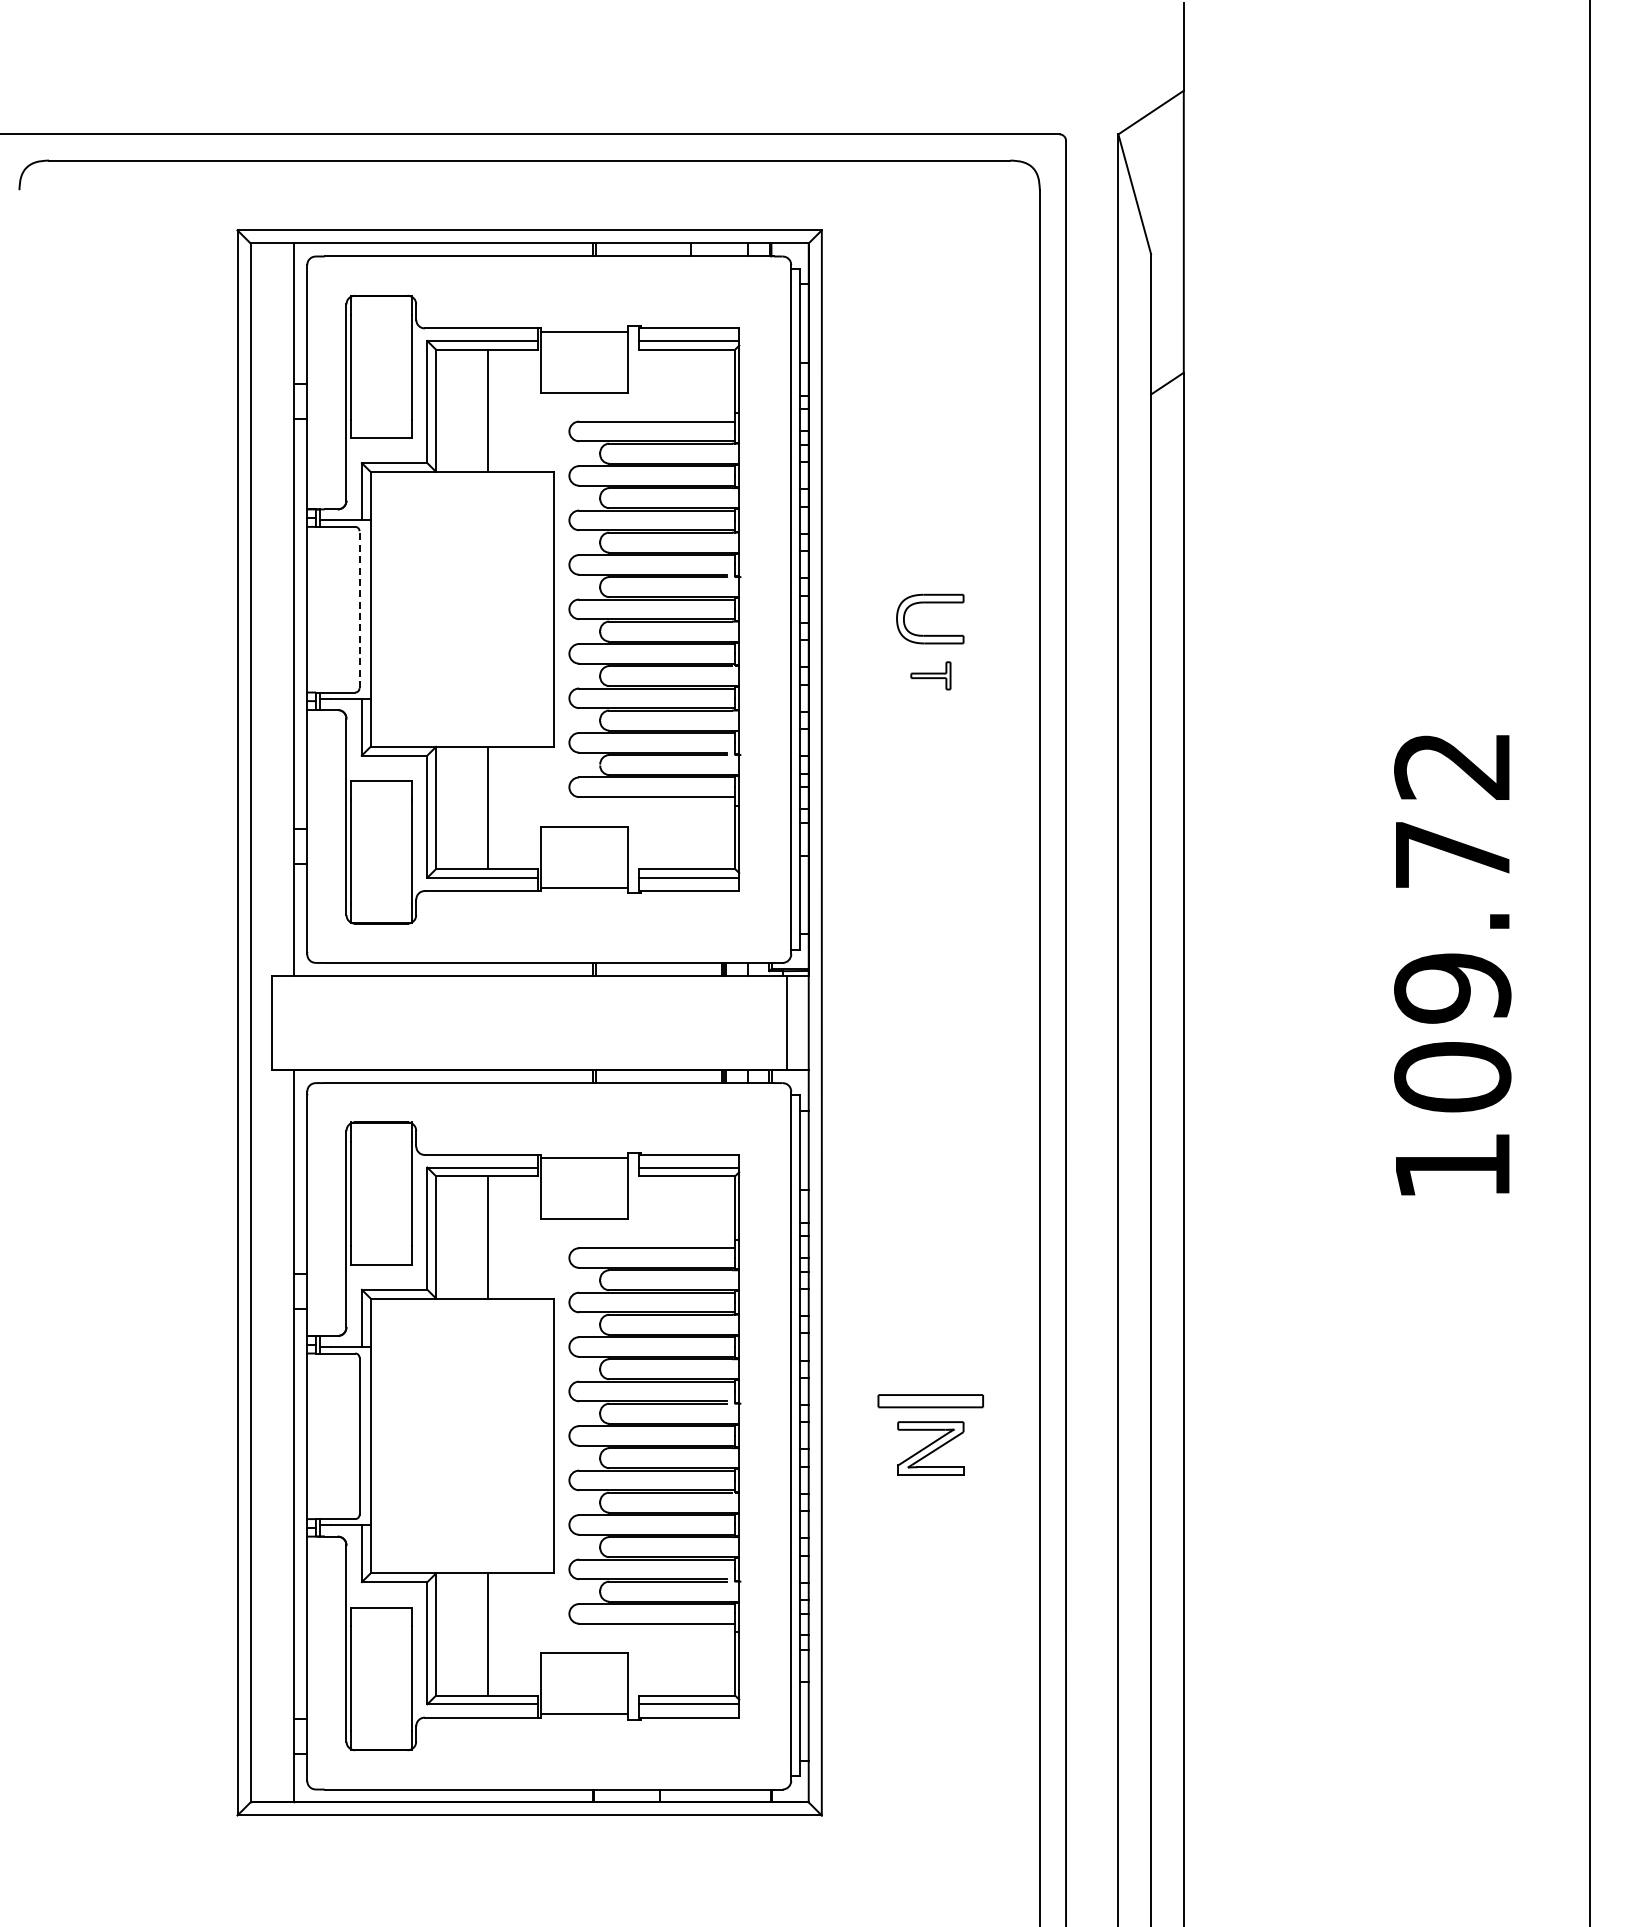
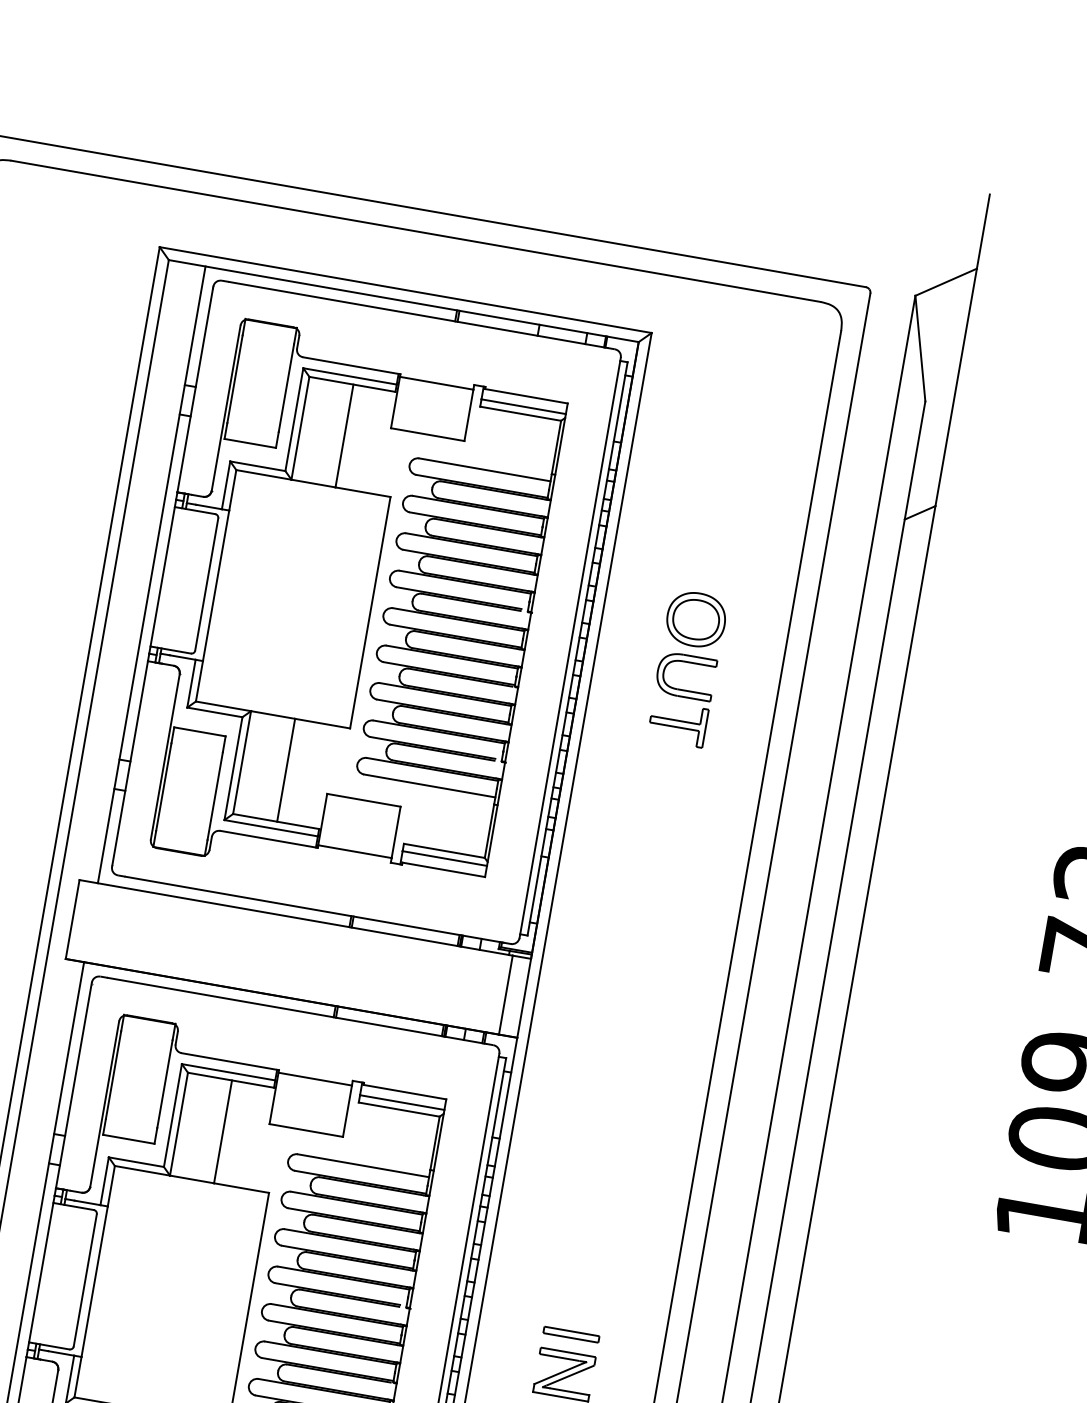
part: (930, 551) -> (695, 619), added
line: (359, 609) -> (206, 584), dashed -> solid
part: (930, 675) -> (677, 723), size x1.67
part: (930, 1400) -> (571, 1334), size x0.62

